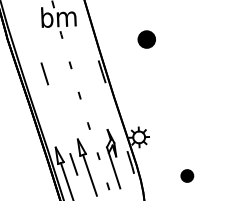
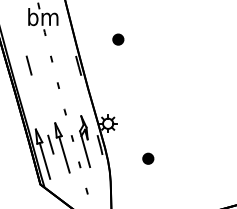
part: (147, 39) -> (118, 39), size x0.71

